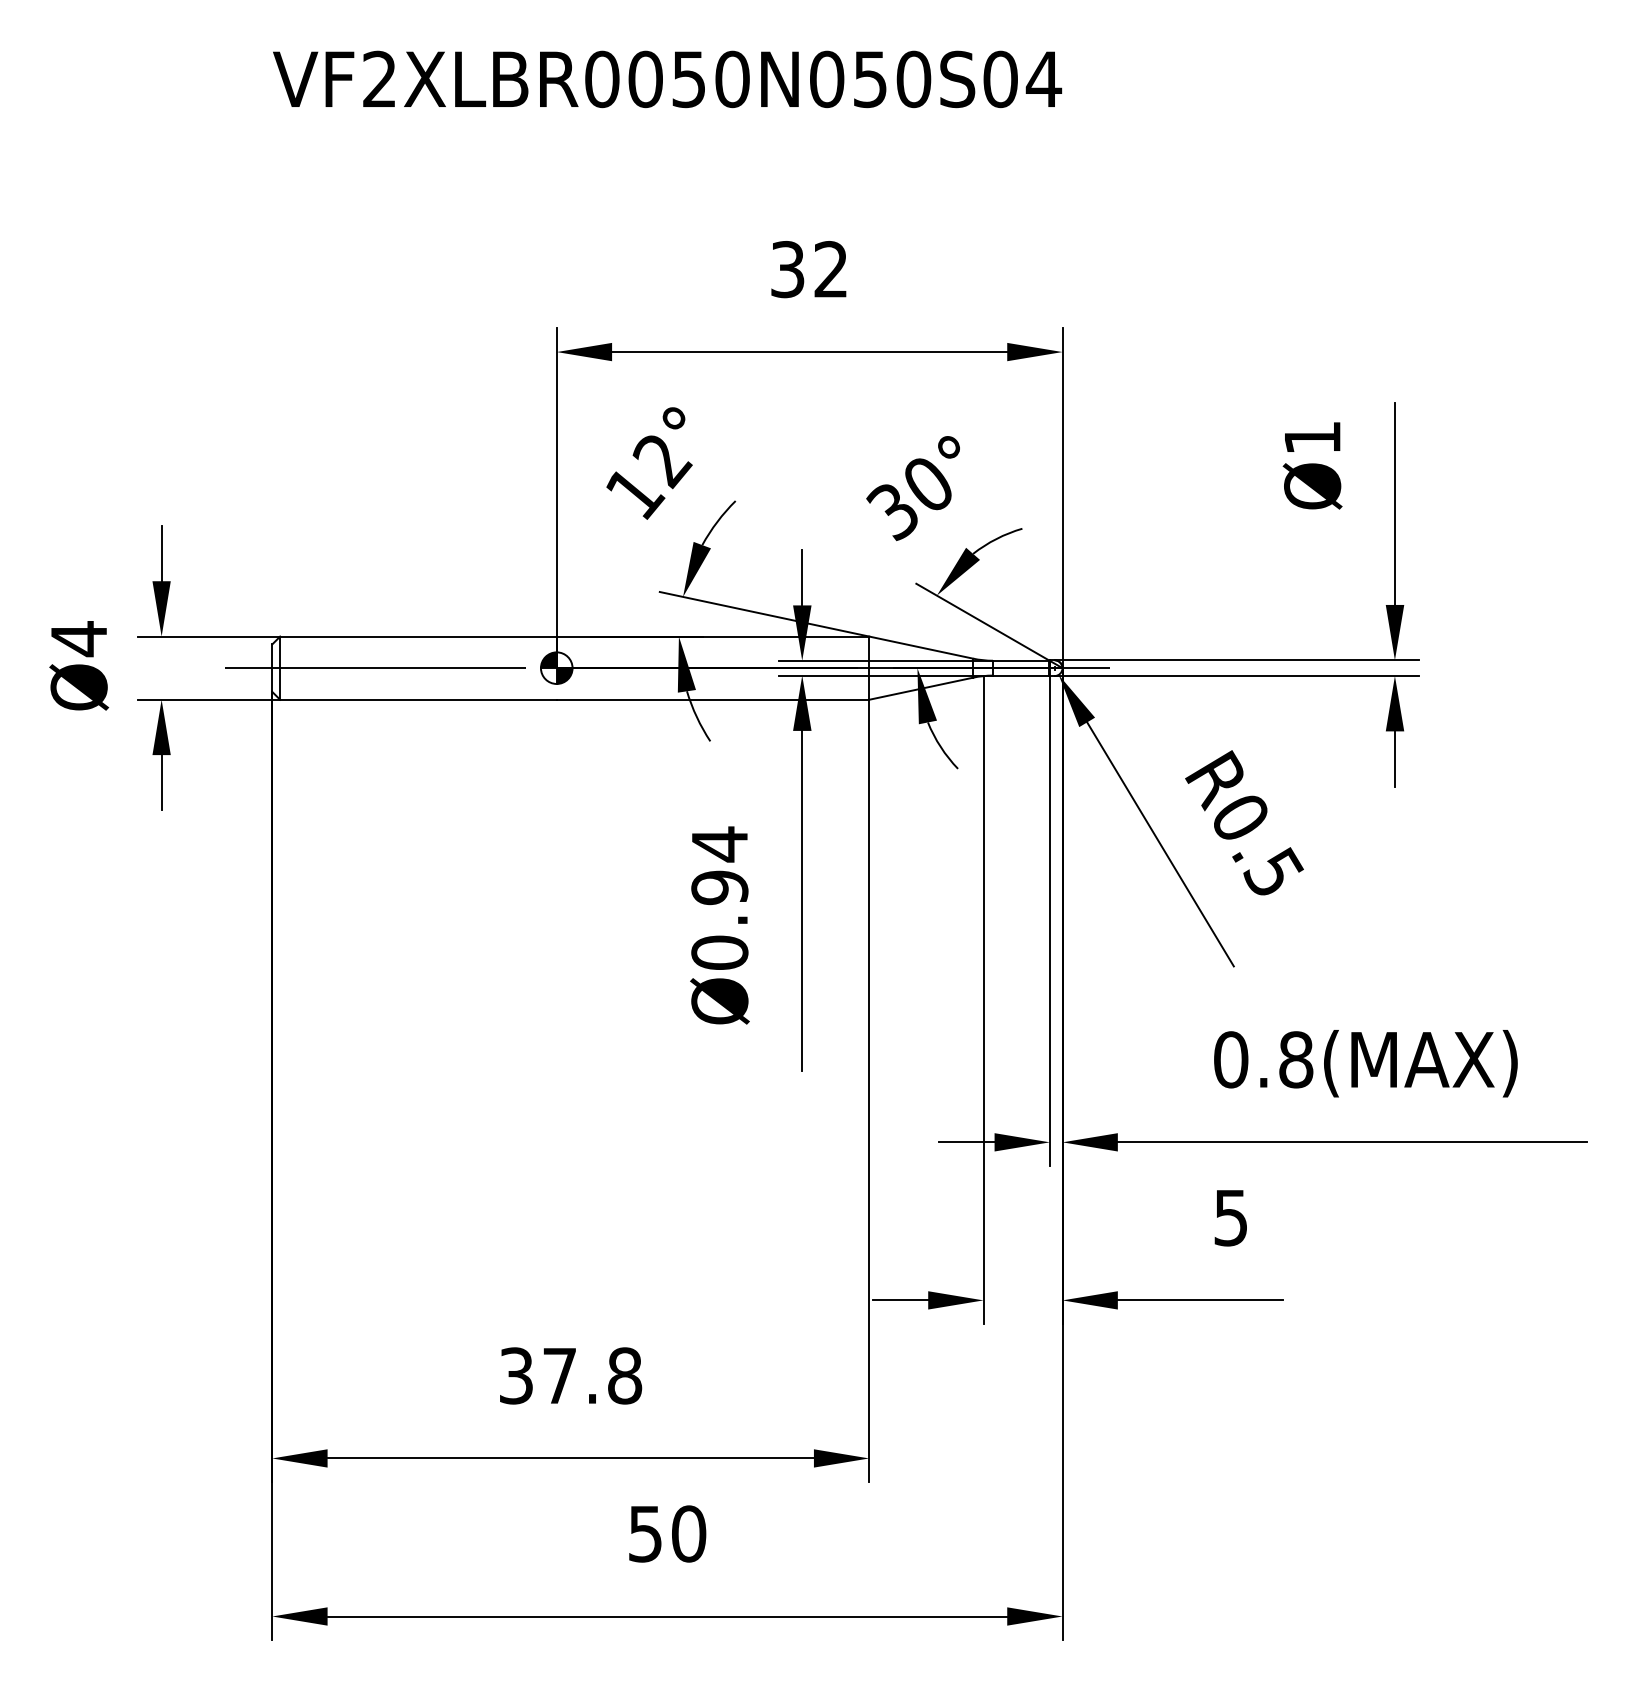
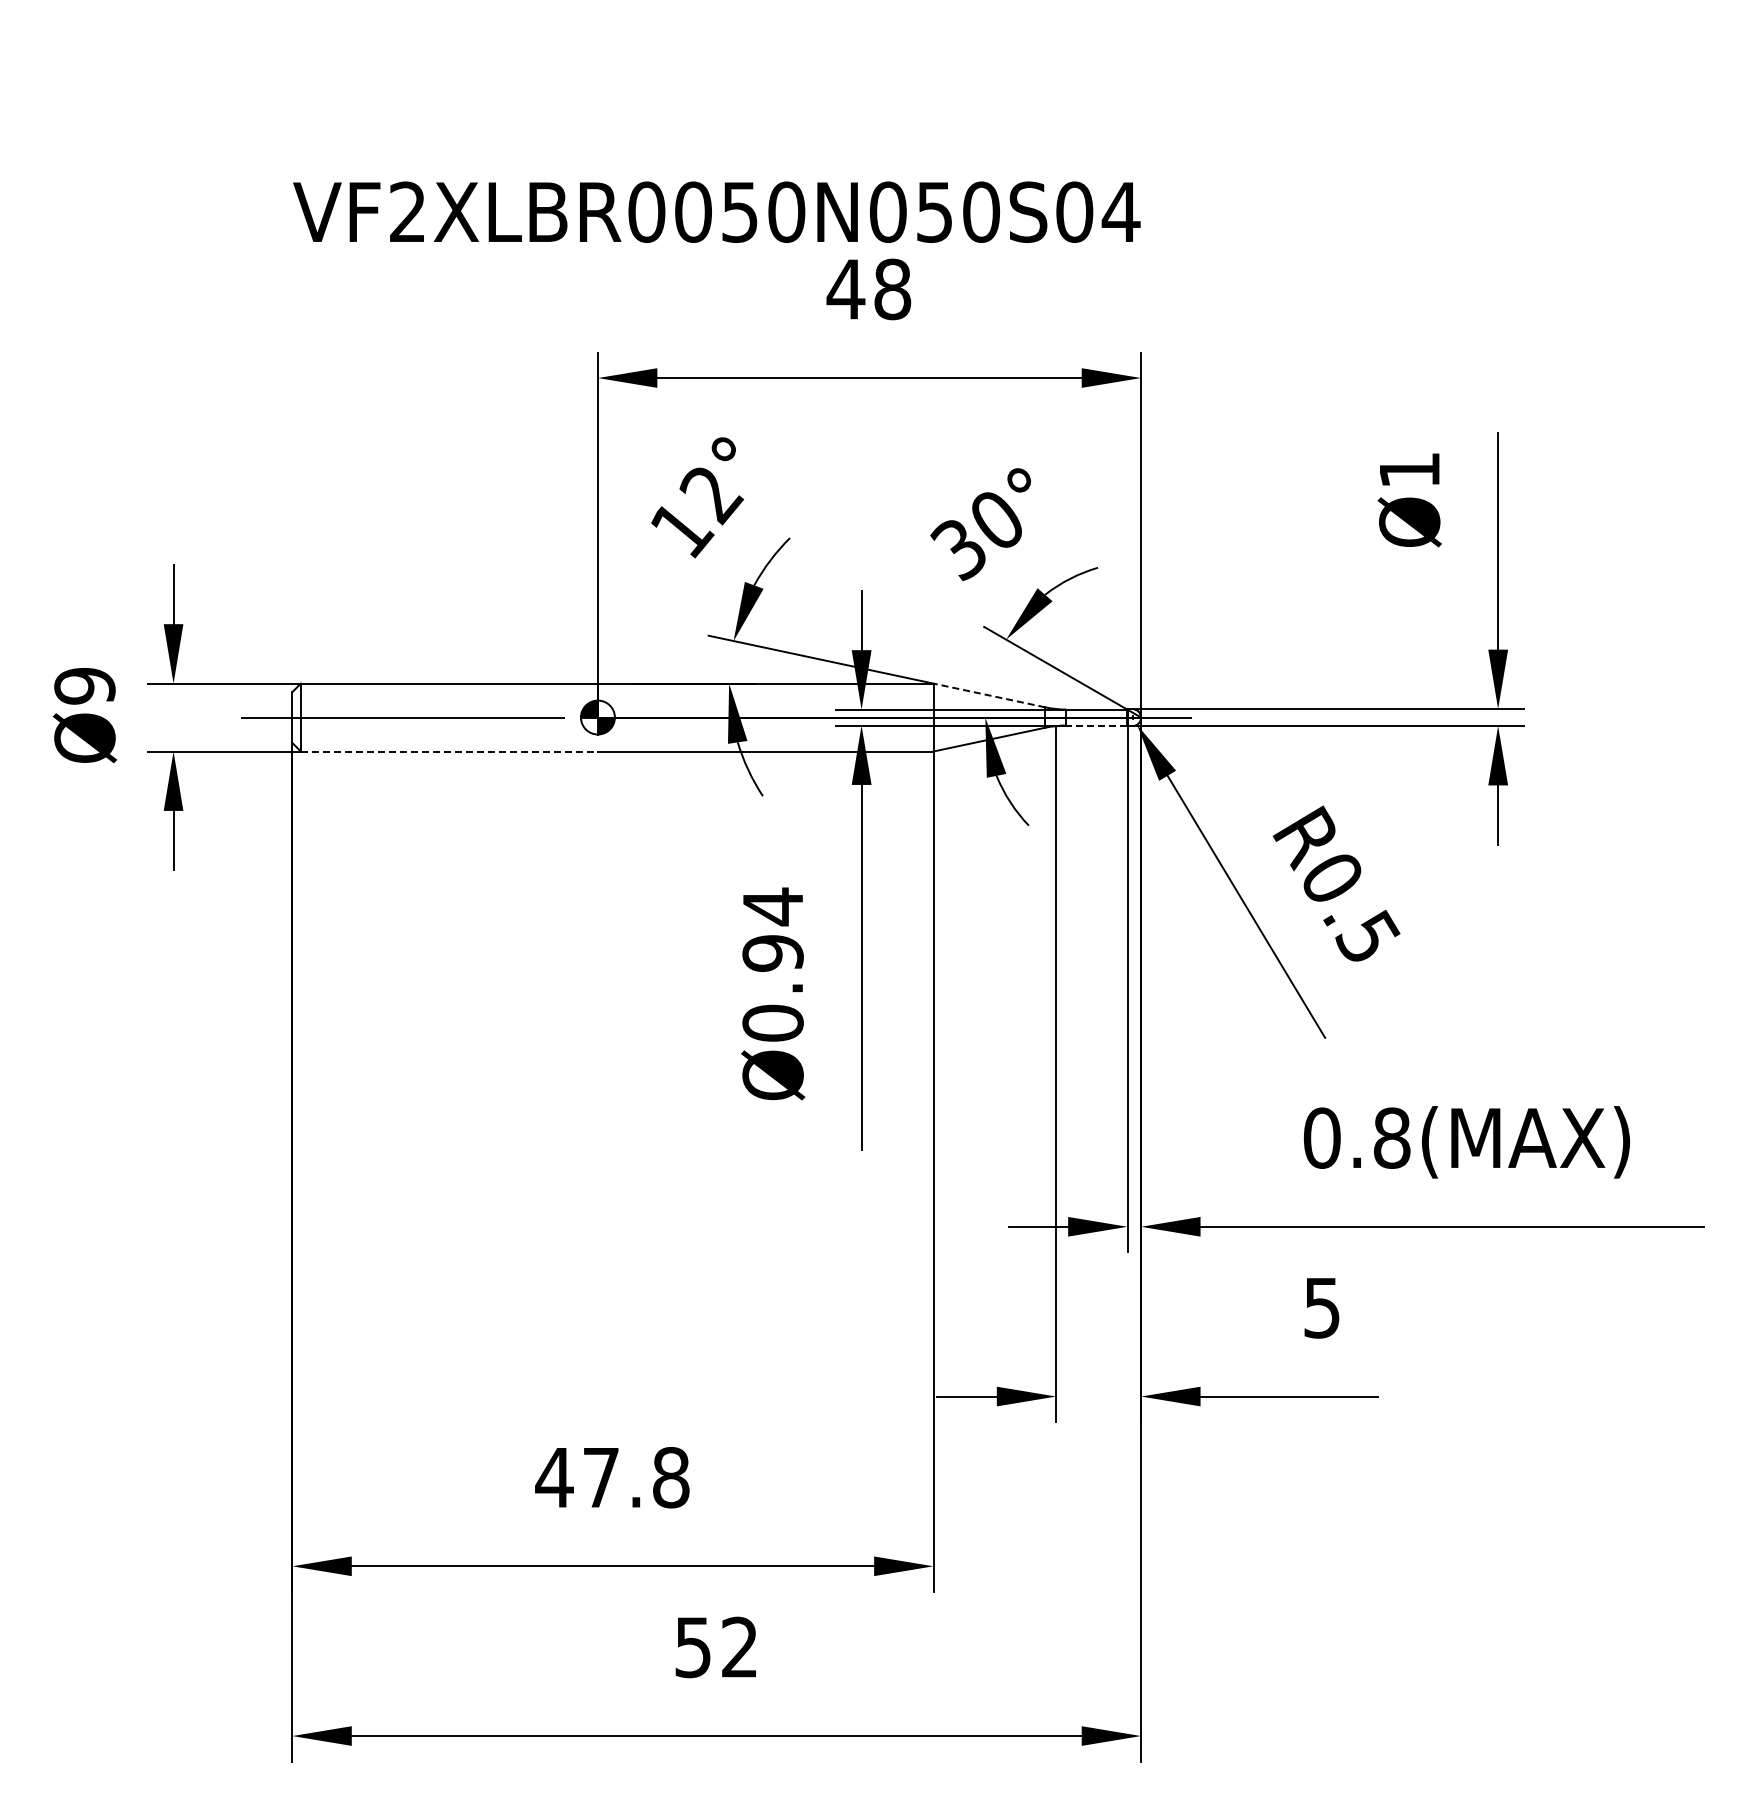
text: (667, 78) -> (716, 211), moved
text: (808, 269) -> (868, 289), 32 -> 48
text: (78, 638) -> (84, 685), Ø4 -> Ø9
line: (920, 647) -> (988, 695), solid -> dashed
line: (1020, 675) -> (1096, 725), solid -> dashed
line: (418, 699) -> (449, 751), solid -> dashed
text: (516, 1375) -> (554, 1477), 37.8 -> 47.8
text: (688, 1534) -> (739, 1647), 50 -> 52

